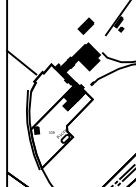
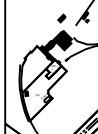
part: (85, 25) -> (61, 18), size x0.7
line: (21, 62) -> (15, 44), removed
fill: (74, 96) -> (53, 69), removed

